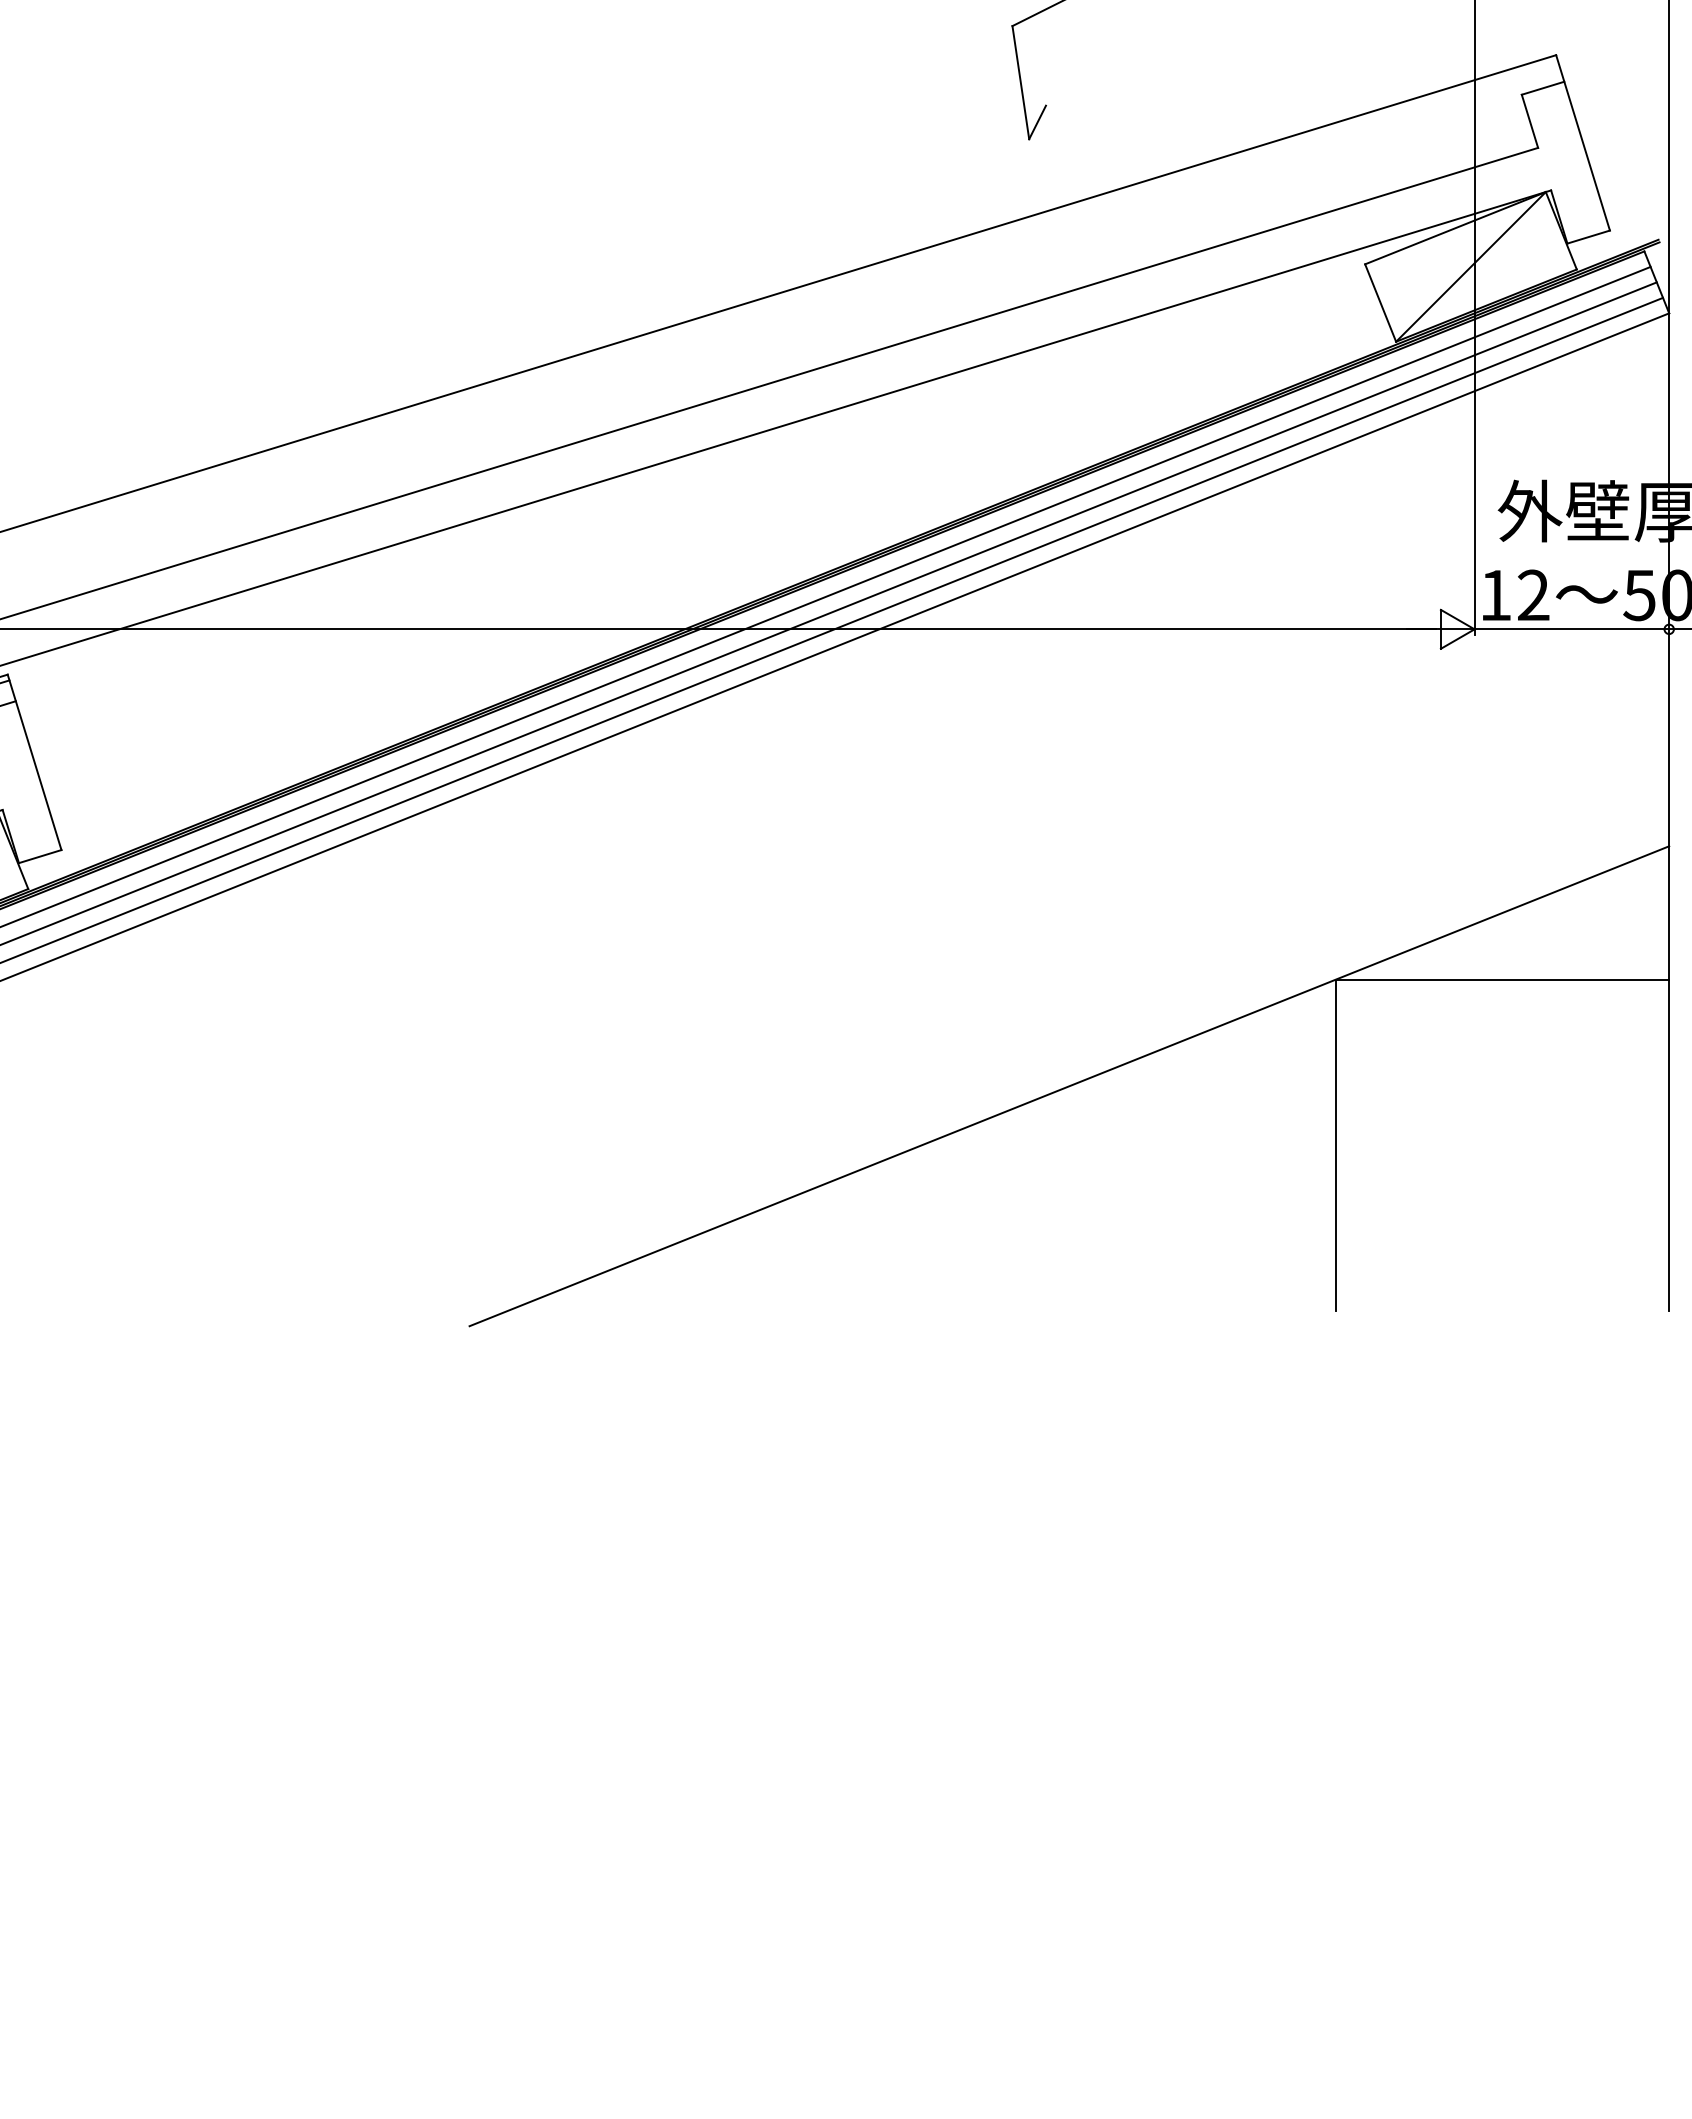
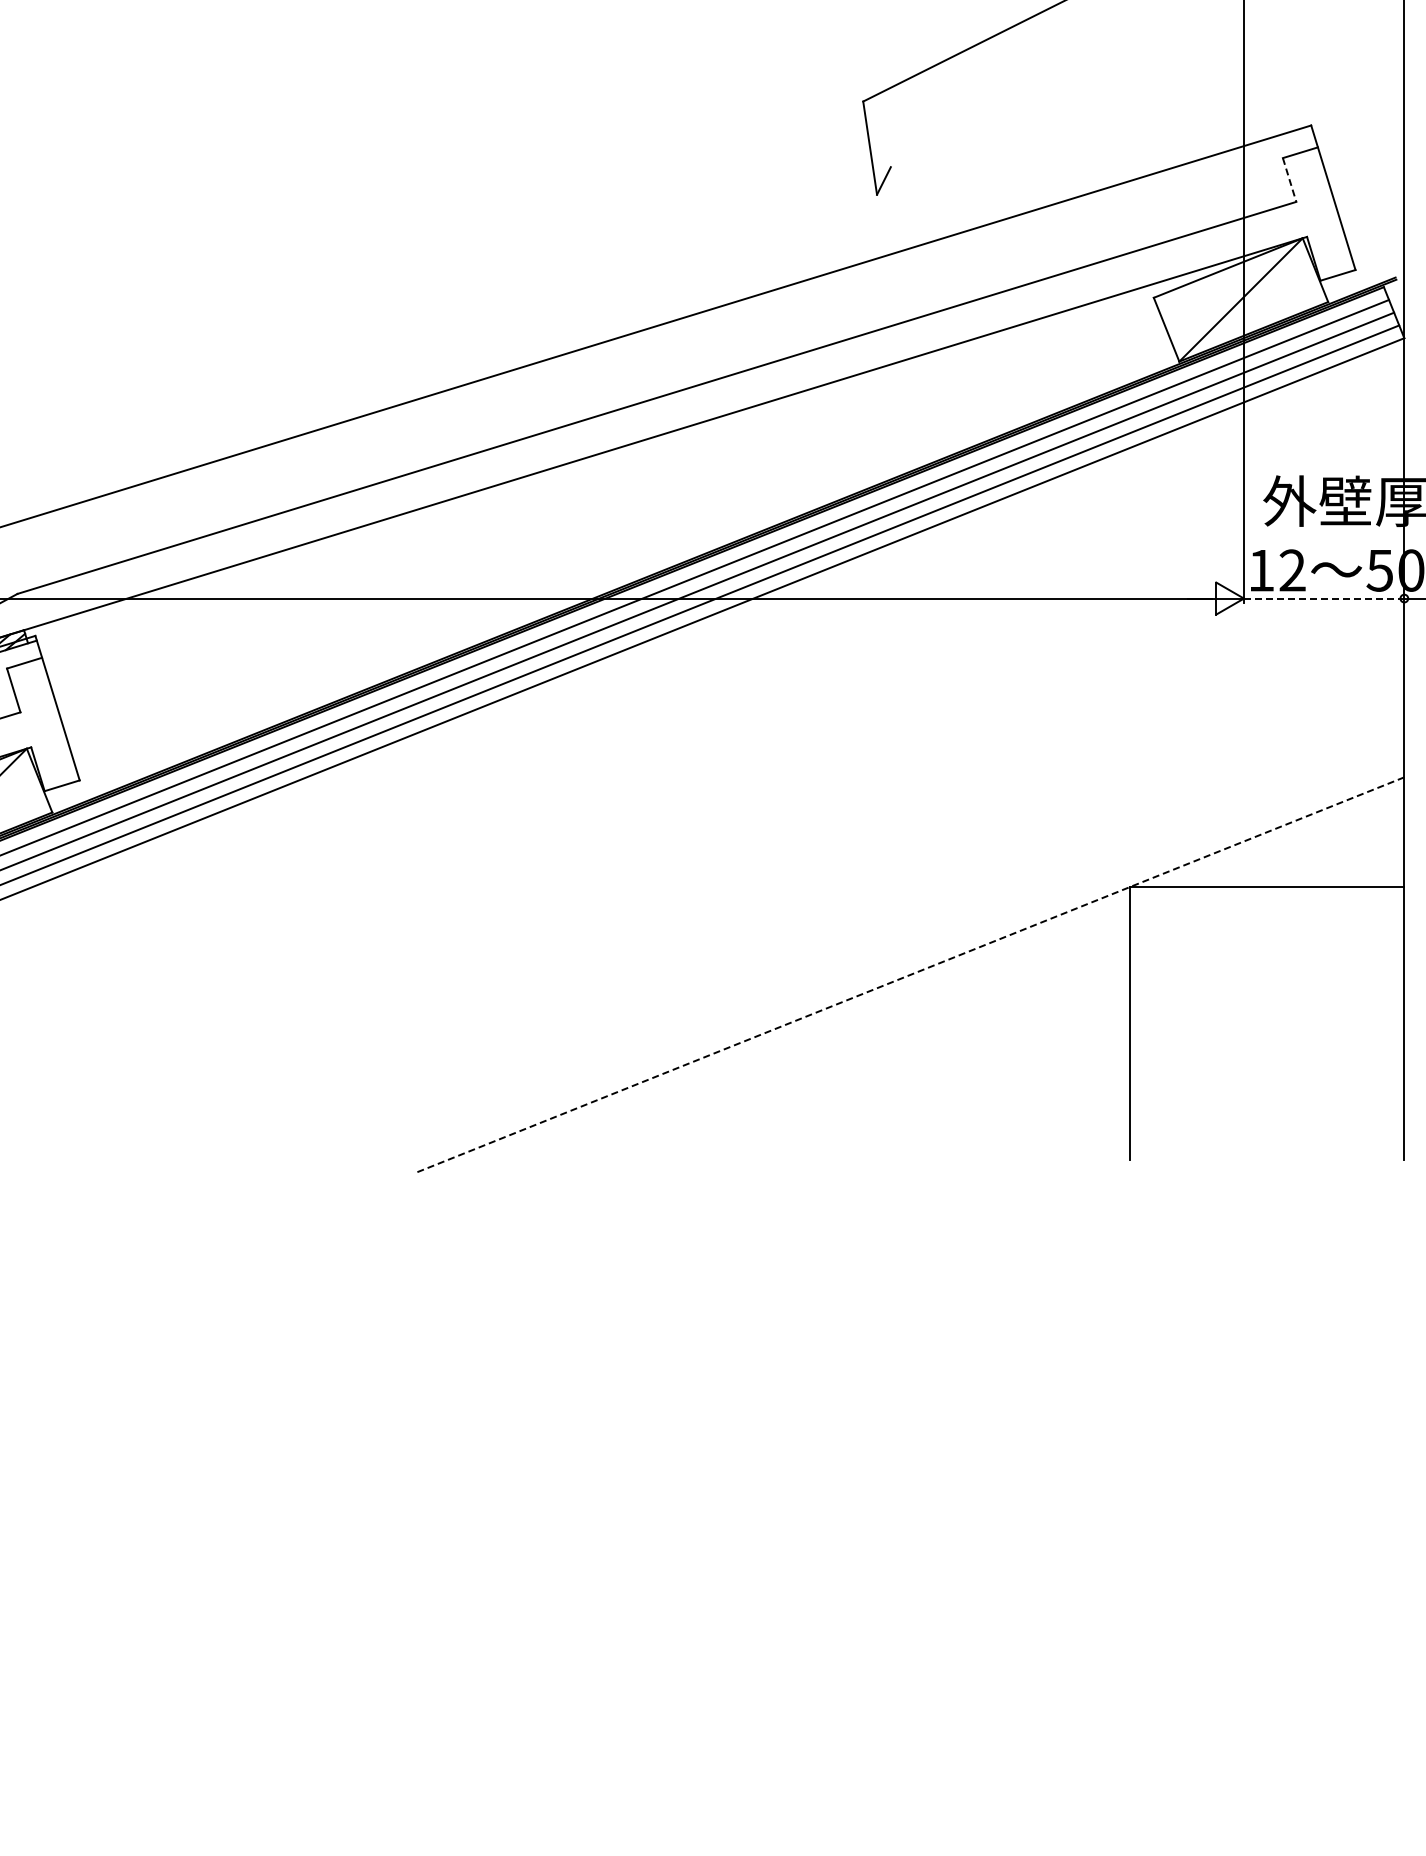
line: (1529, 121) -> (1289, 180), solid -> dashed
line: (1572, 629) -> (1324, 598), solid -> dashed
line: (1068, 1086) -> (909, 975), solid -> dashed

